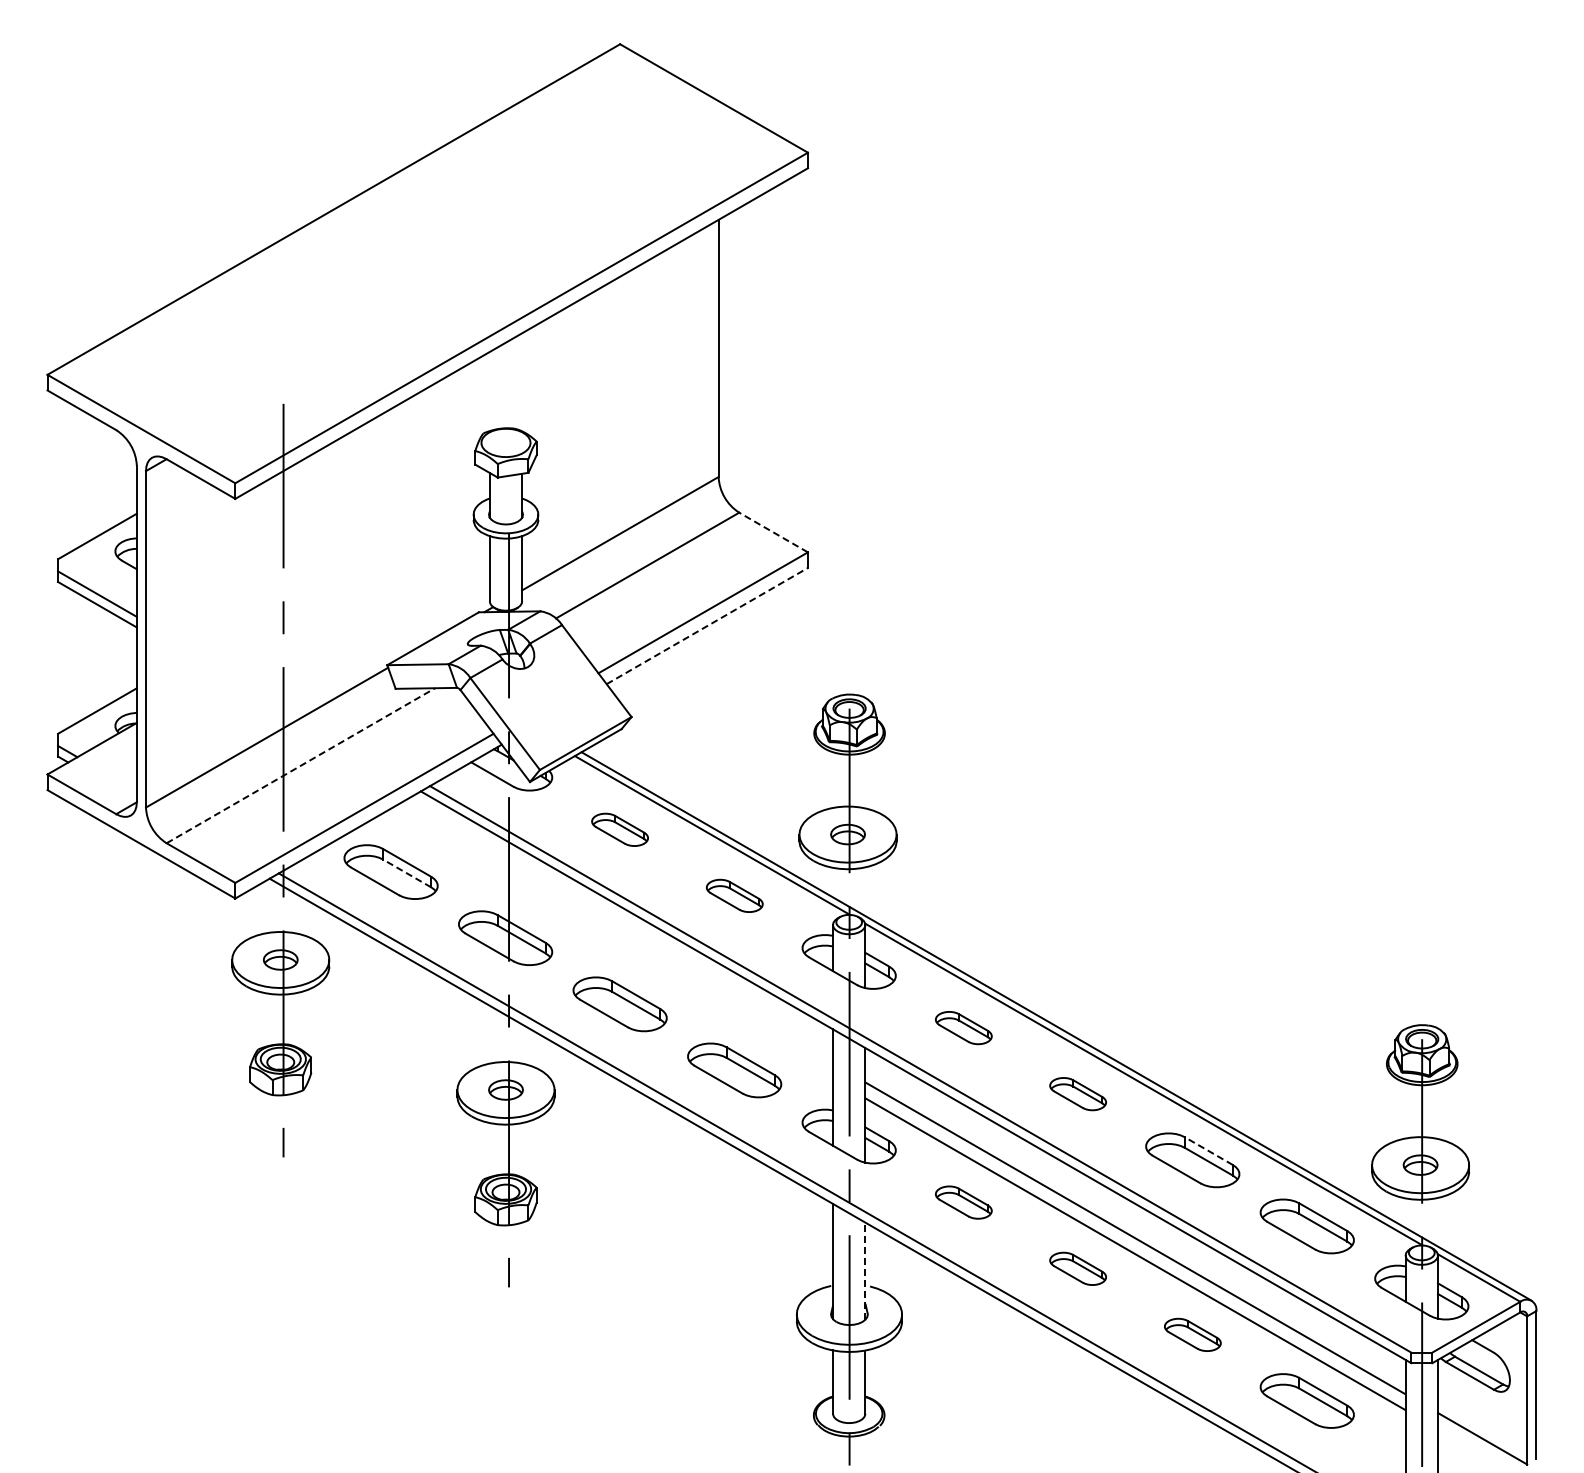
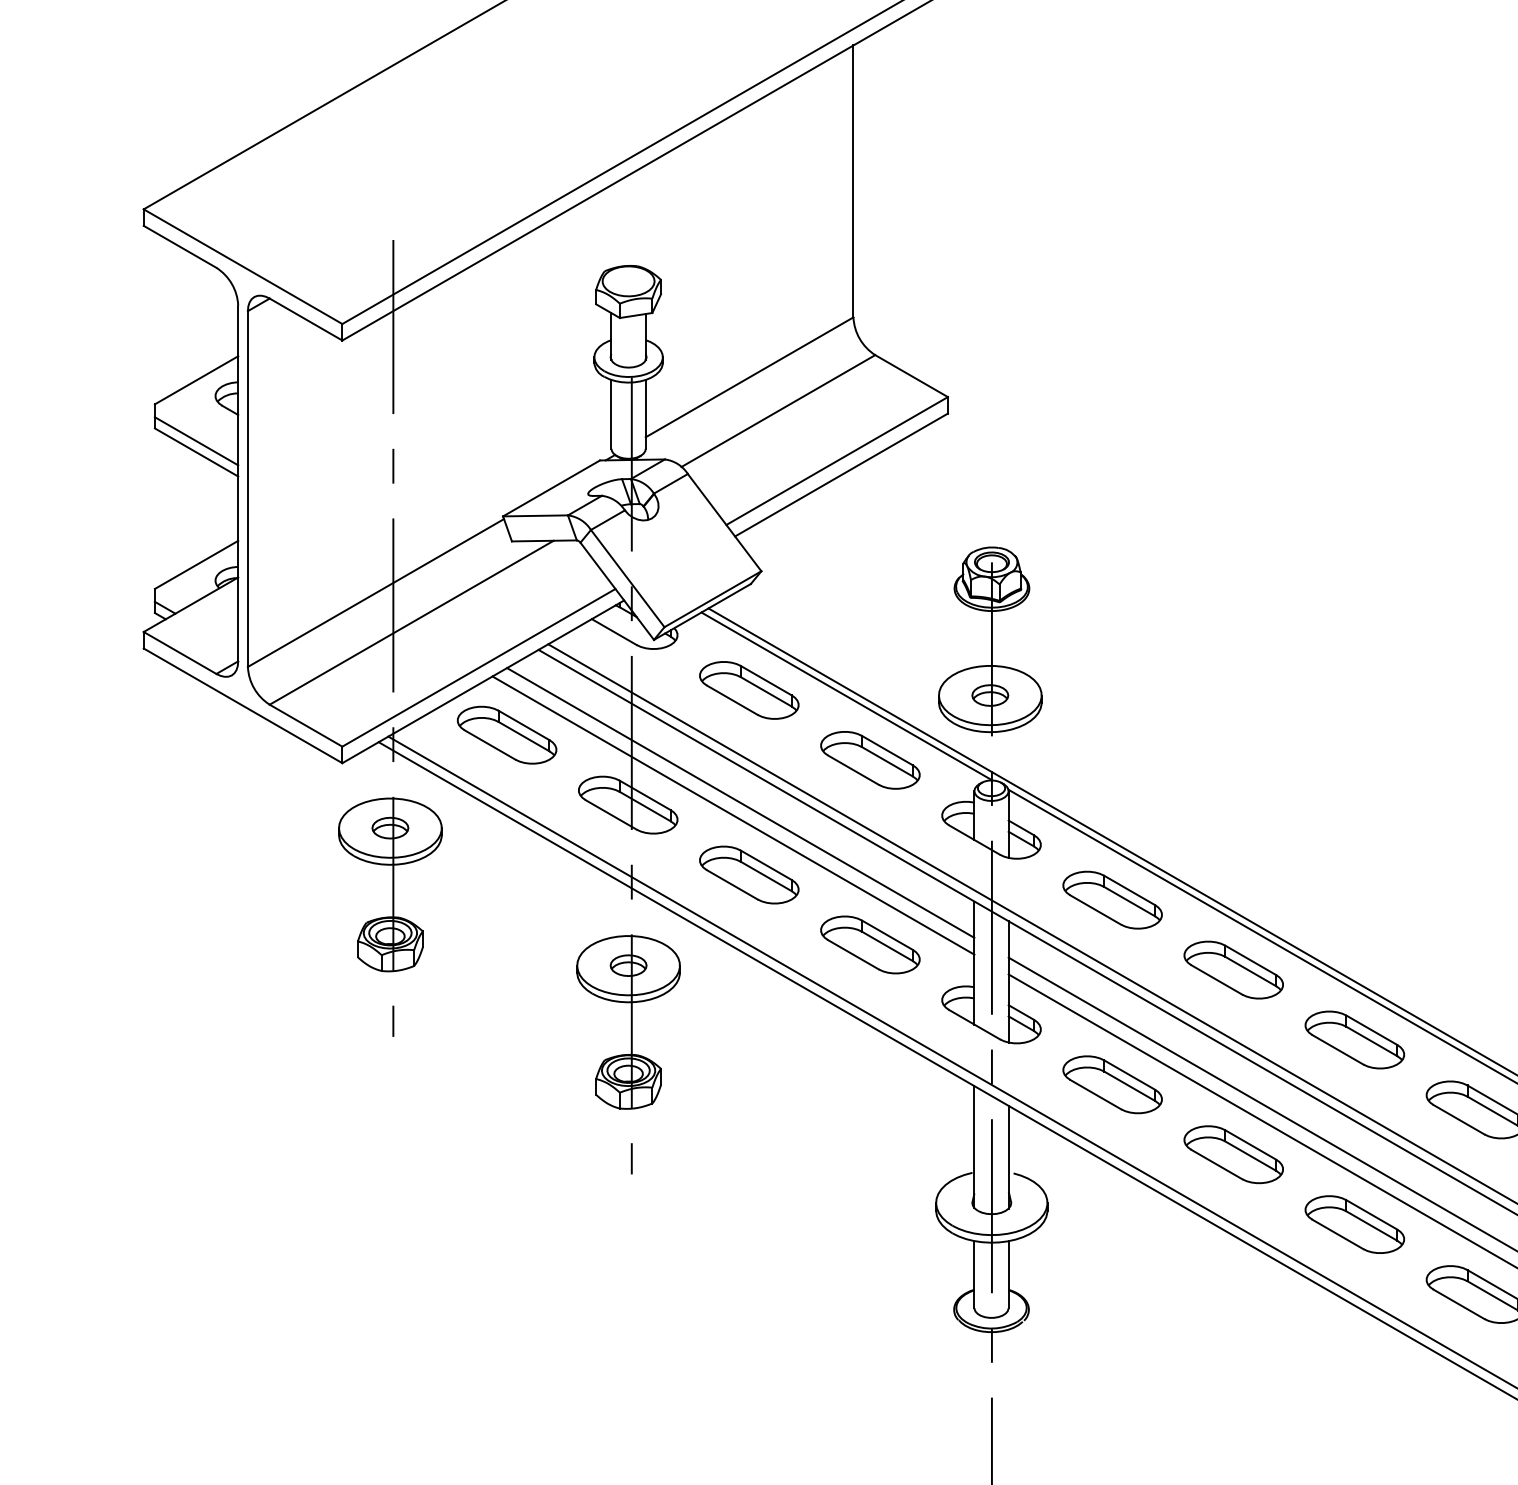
line: (773, 532) -> (911, 376), dashed -> solid
line: (707, 625) -> (841, 474), dashed -> solid
line: (301, 765) -> (412, 622), dashed -> solid
part: (619, 829) -> (748, 690), size x1.67
line: (407, 873) -> (524, 736), dashed -> solid
part: (734, 895) -> (870, 759), size x1.67
line: (612, 935) -> (741, 802), added
line: (605, 947) -> (733, 814), added
part: (963, 1027) -> (1112, 899), size x1.67
part: (1077, 1093) -> (1232, 969), size x1.67
line: (1208, 1151) -> (1371, 1030), dashed -> solid
part: (963, 1202) -> (1112, 1084), size x1.67
part: (1077, 1268) -> (1232, 1154), size x1.67
line: (865, 1271) -> (1008, 1157), dashed -> solid
part: (1192, 1334) -> (1354, 1224), size x1.67

